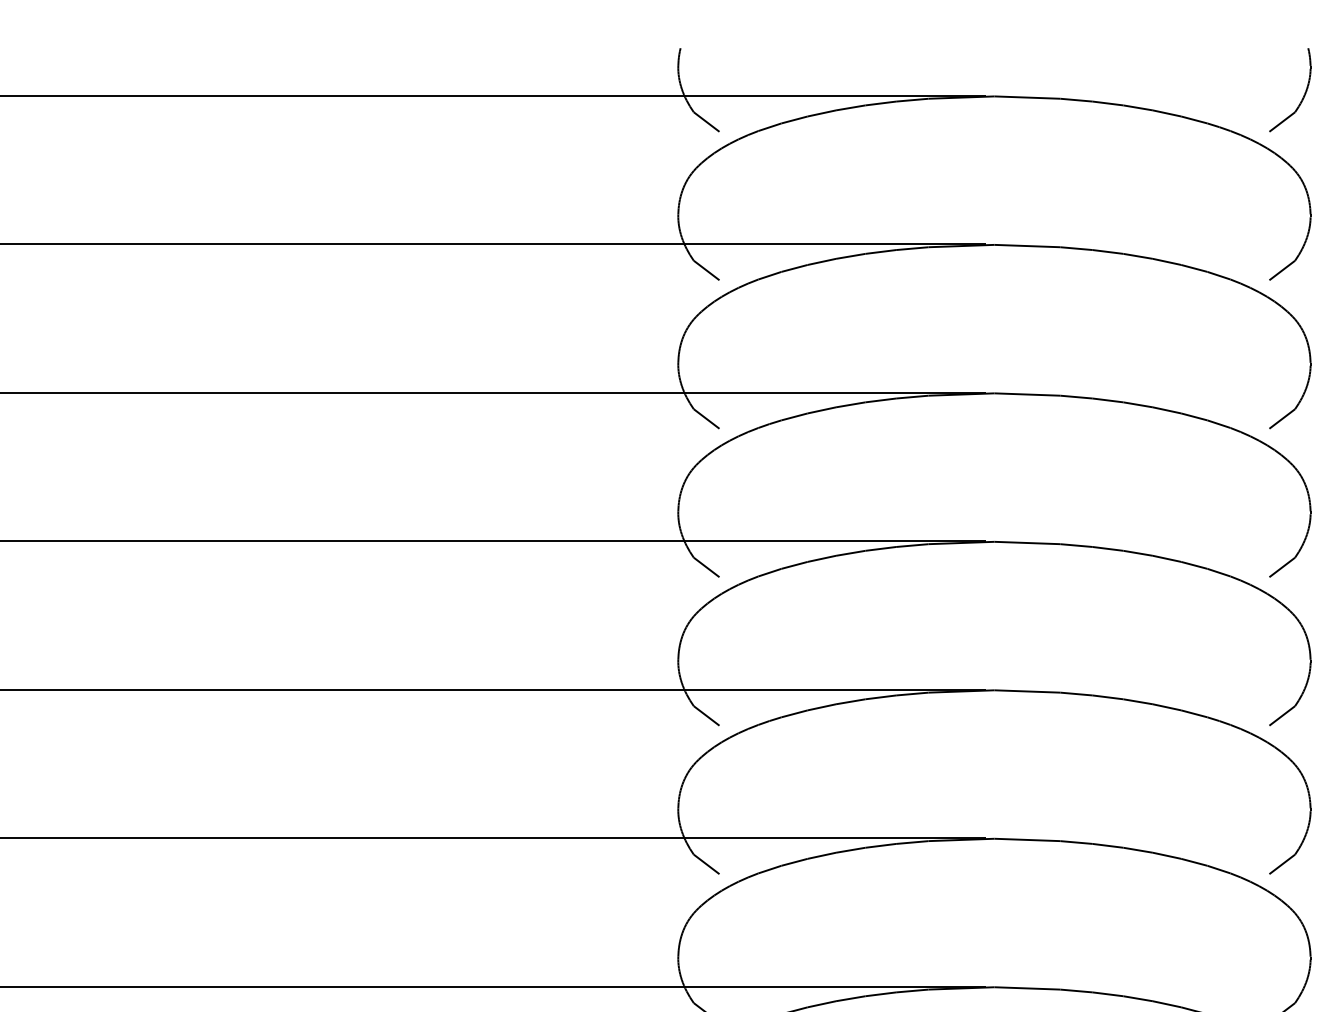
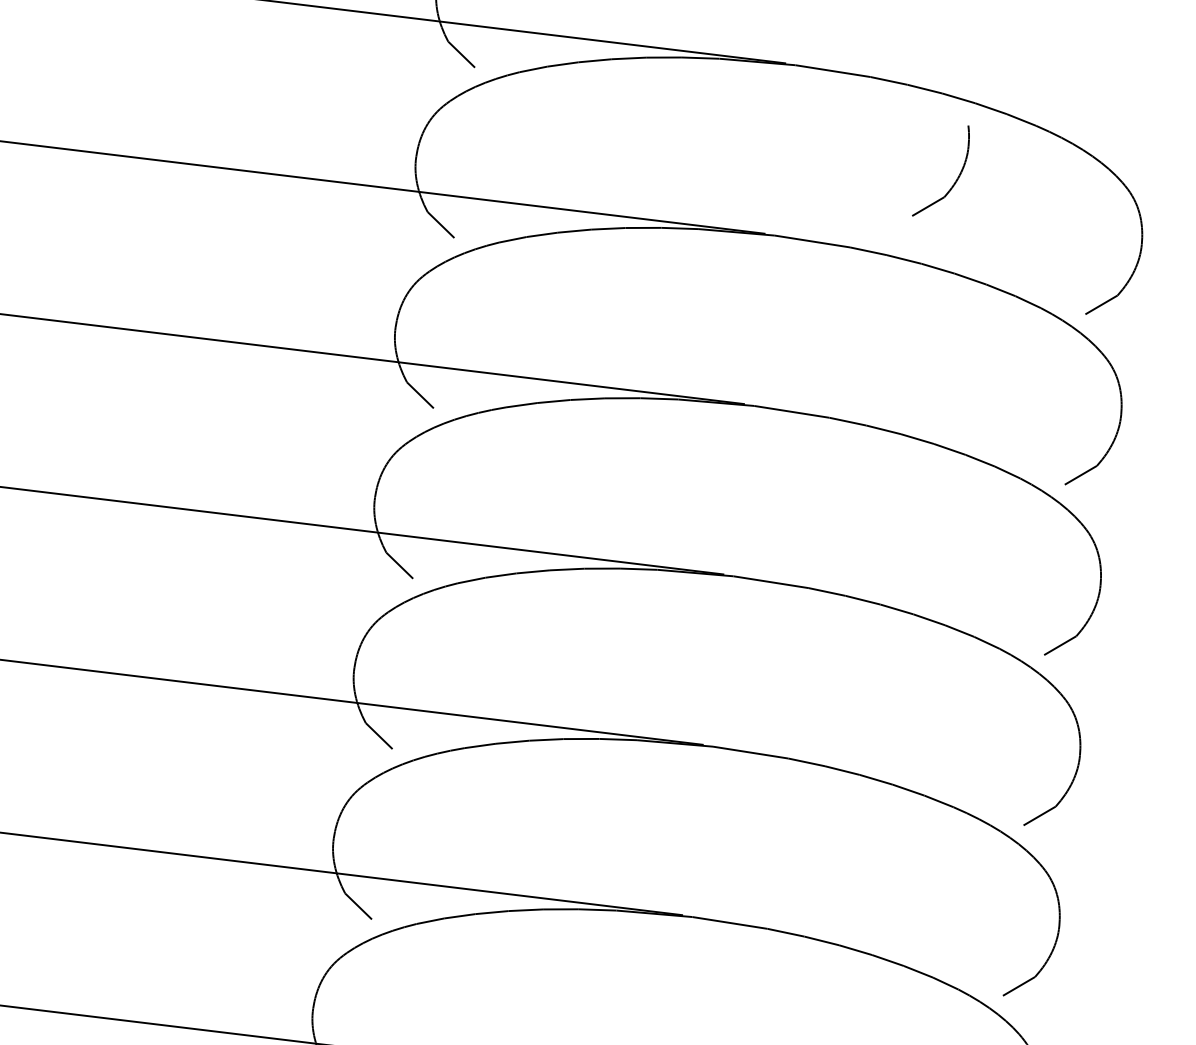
part: (1302, 97) -> (954, 181), moved

